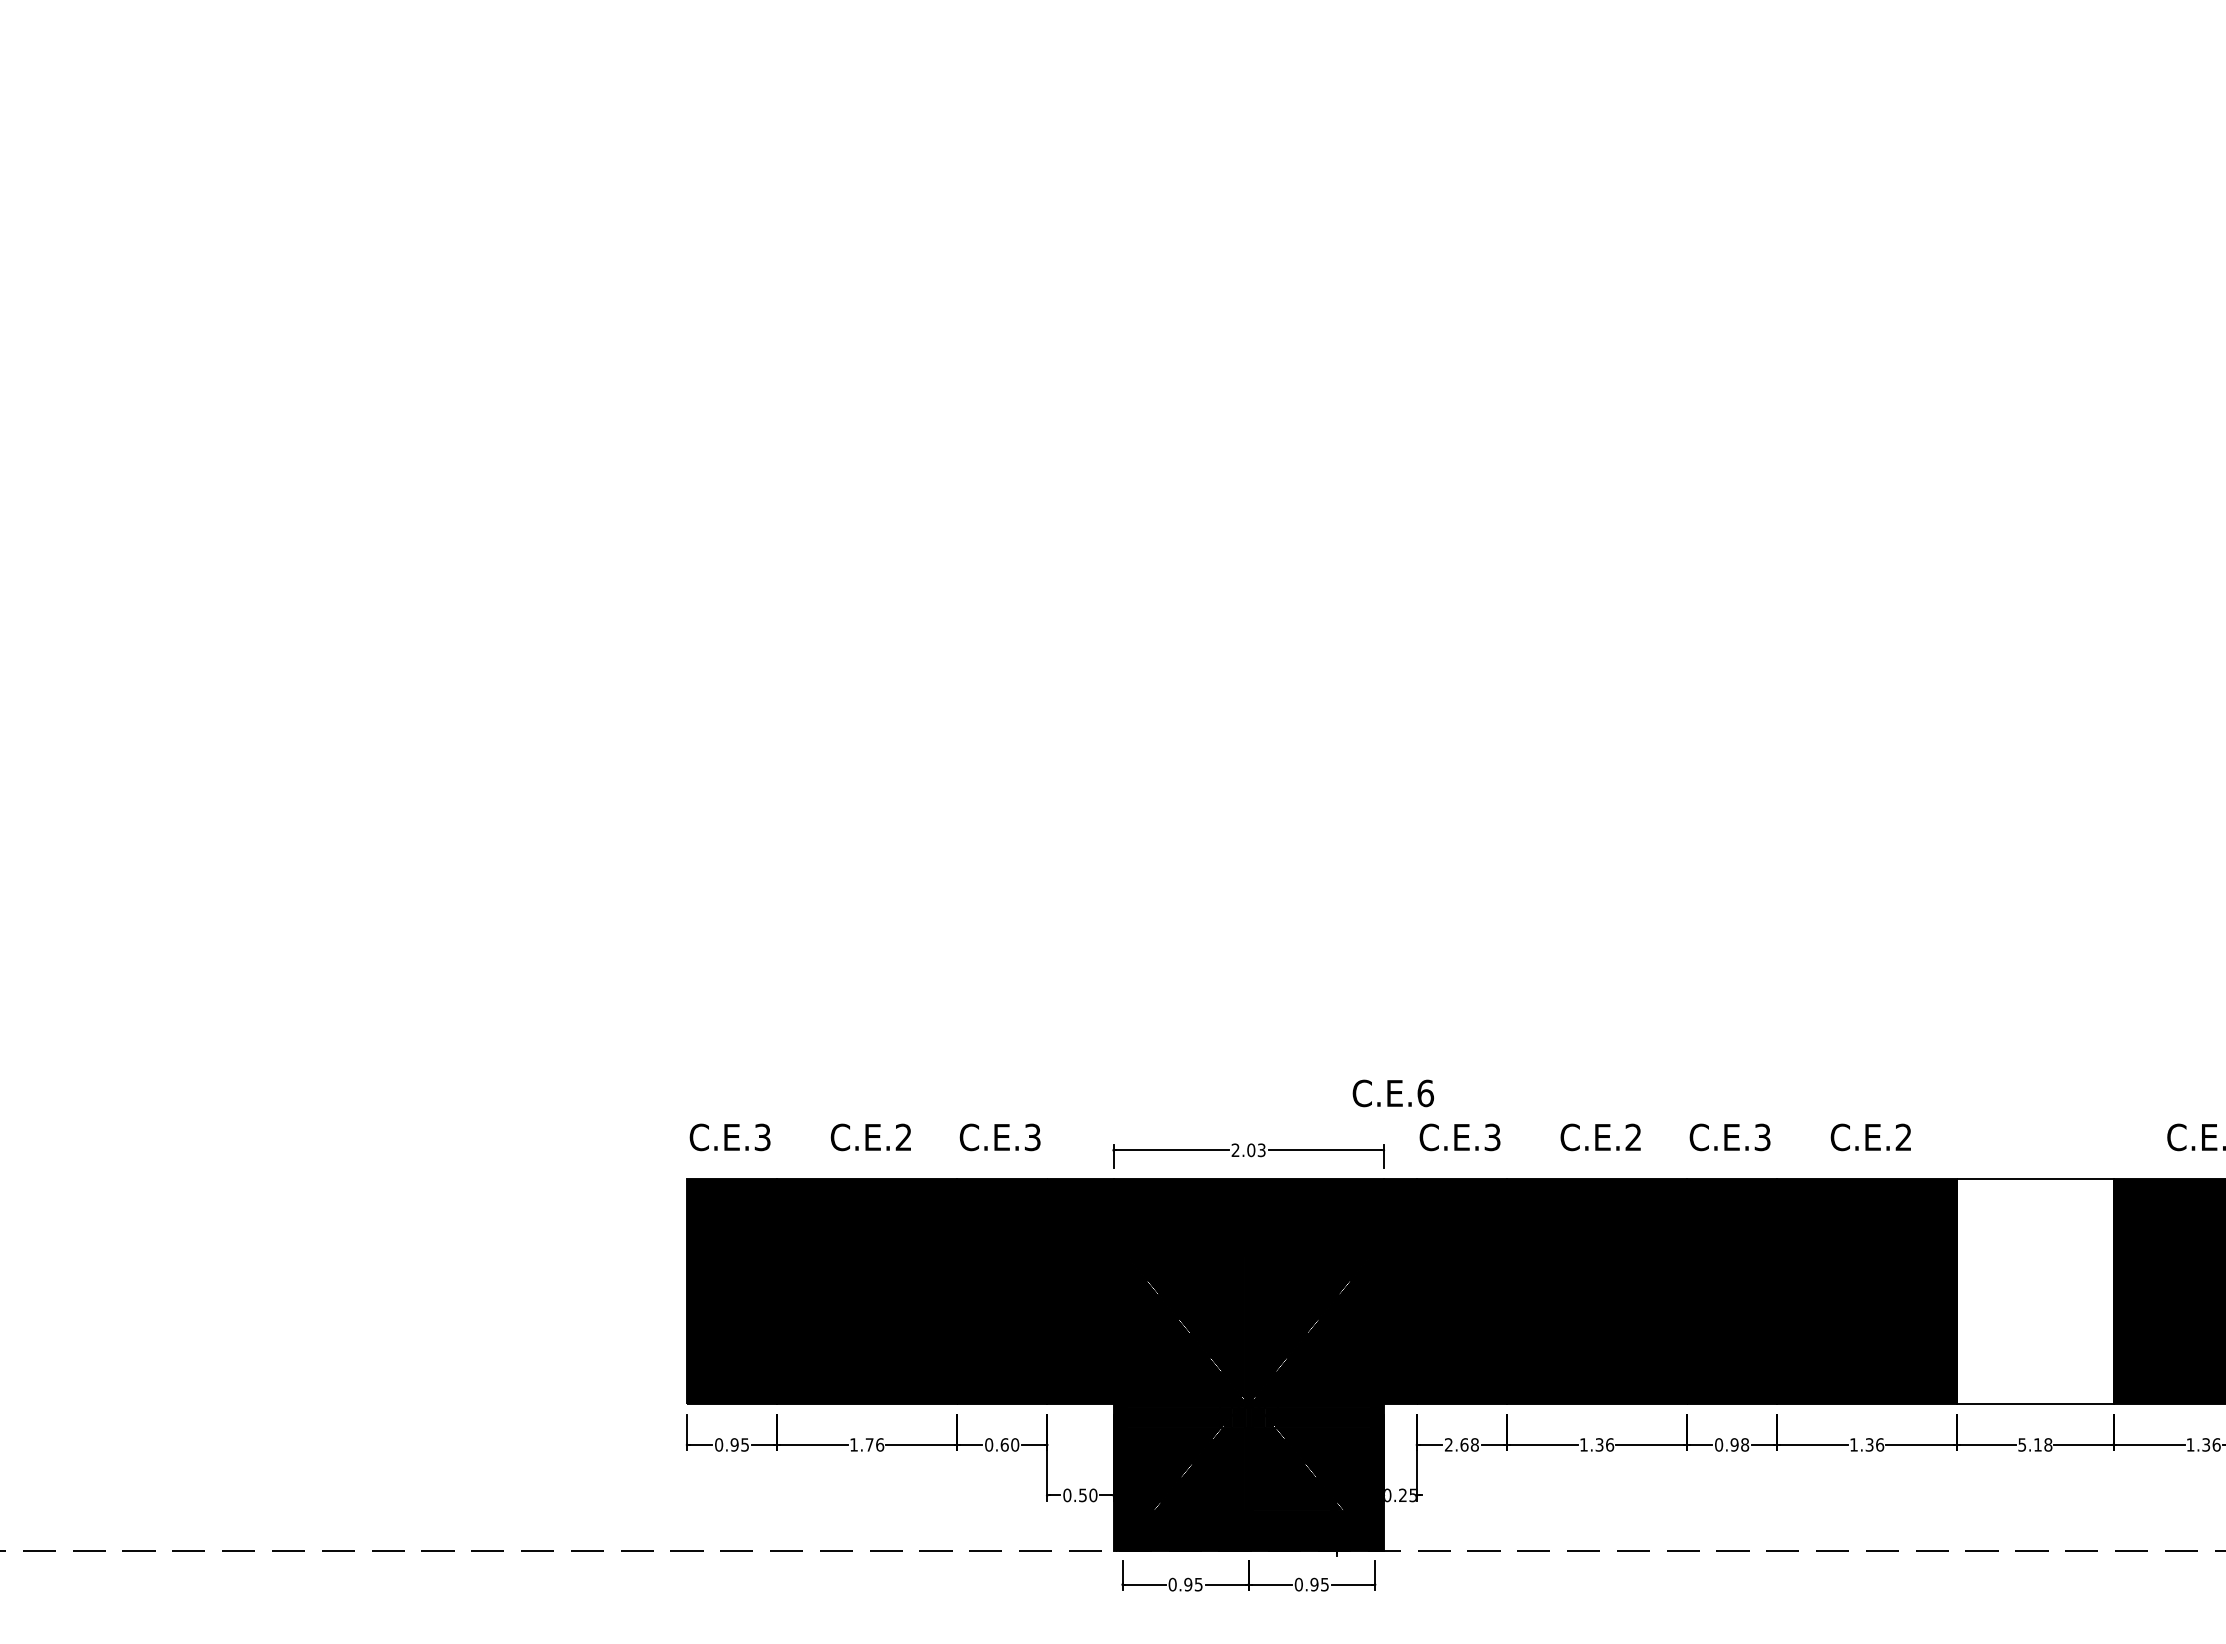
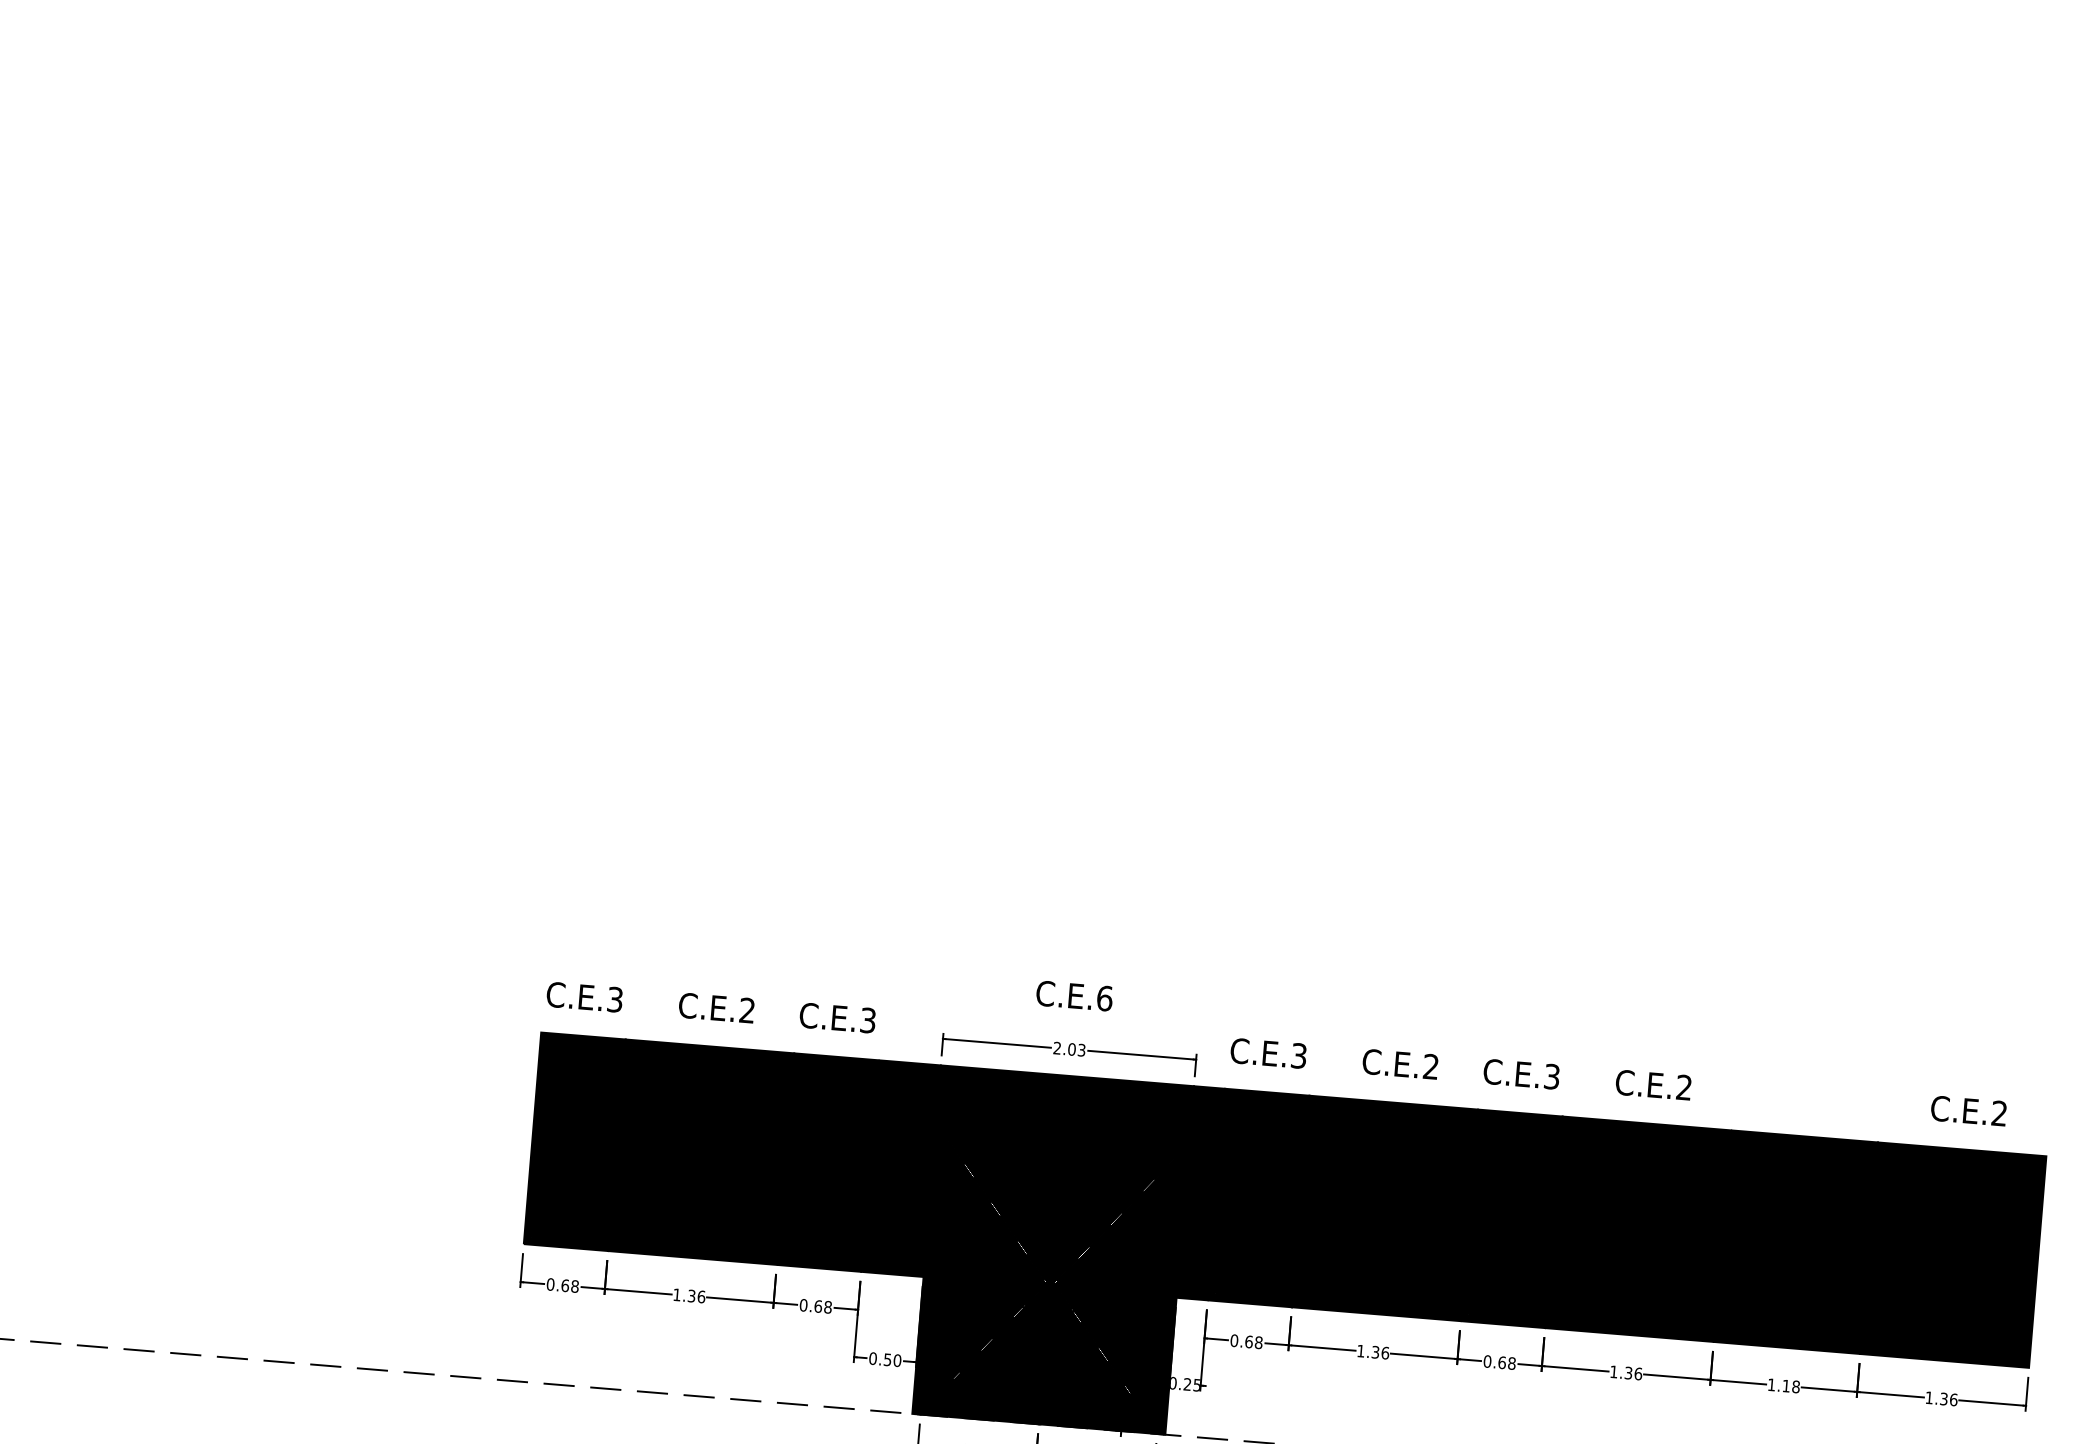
text: (1392, 1093) -> (1073, 996), moved
fill: (2035, 1291) -> (1795, 1242), added
text: (739, 1444) -> (569, 1285), 0.95 -> 0.68
text: (869, 1444) -> (691, 1295), 1.76 -> 1.36
text: (1015, 1444) -> (828, 1306), 0.60 -> 0.68
text: (1448, 1444) -> (1234, 1340), 2.68 -> 0.68
text: (1734, 1444) -> (1502, 1362), 0.98 -> 0.68
text: (2022, 1444) -> (1771, 1384), 5.18 -> 1.18

